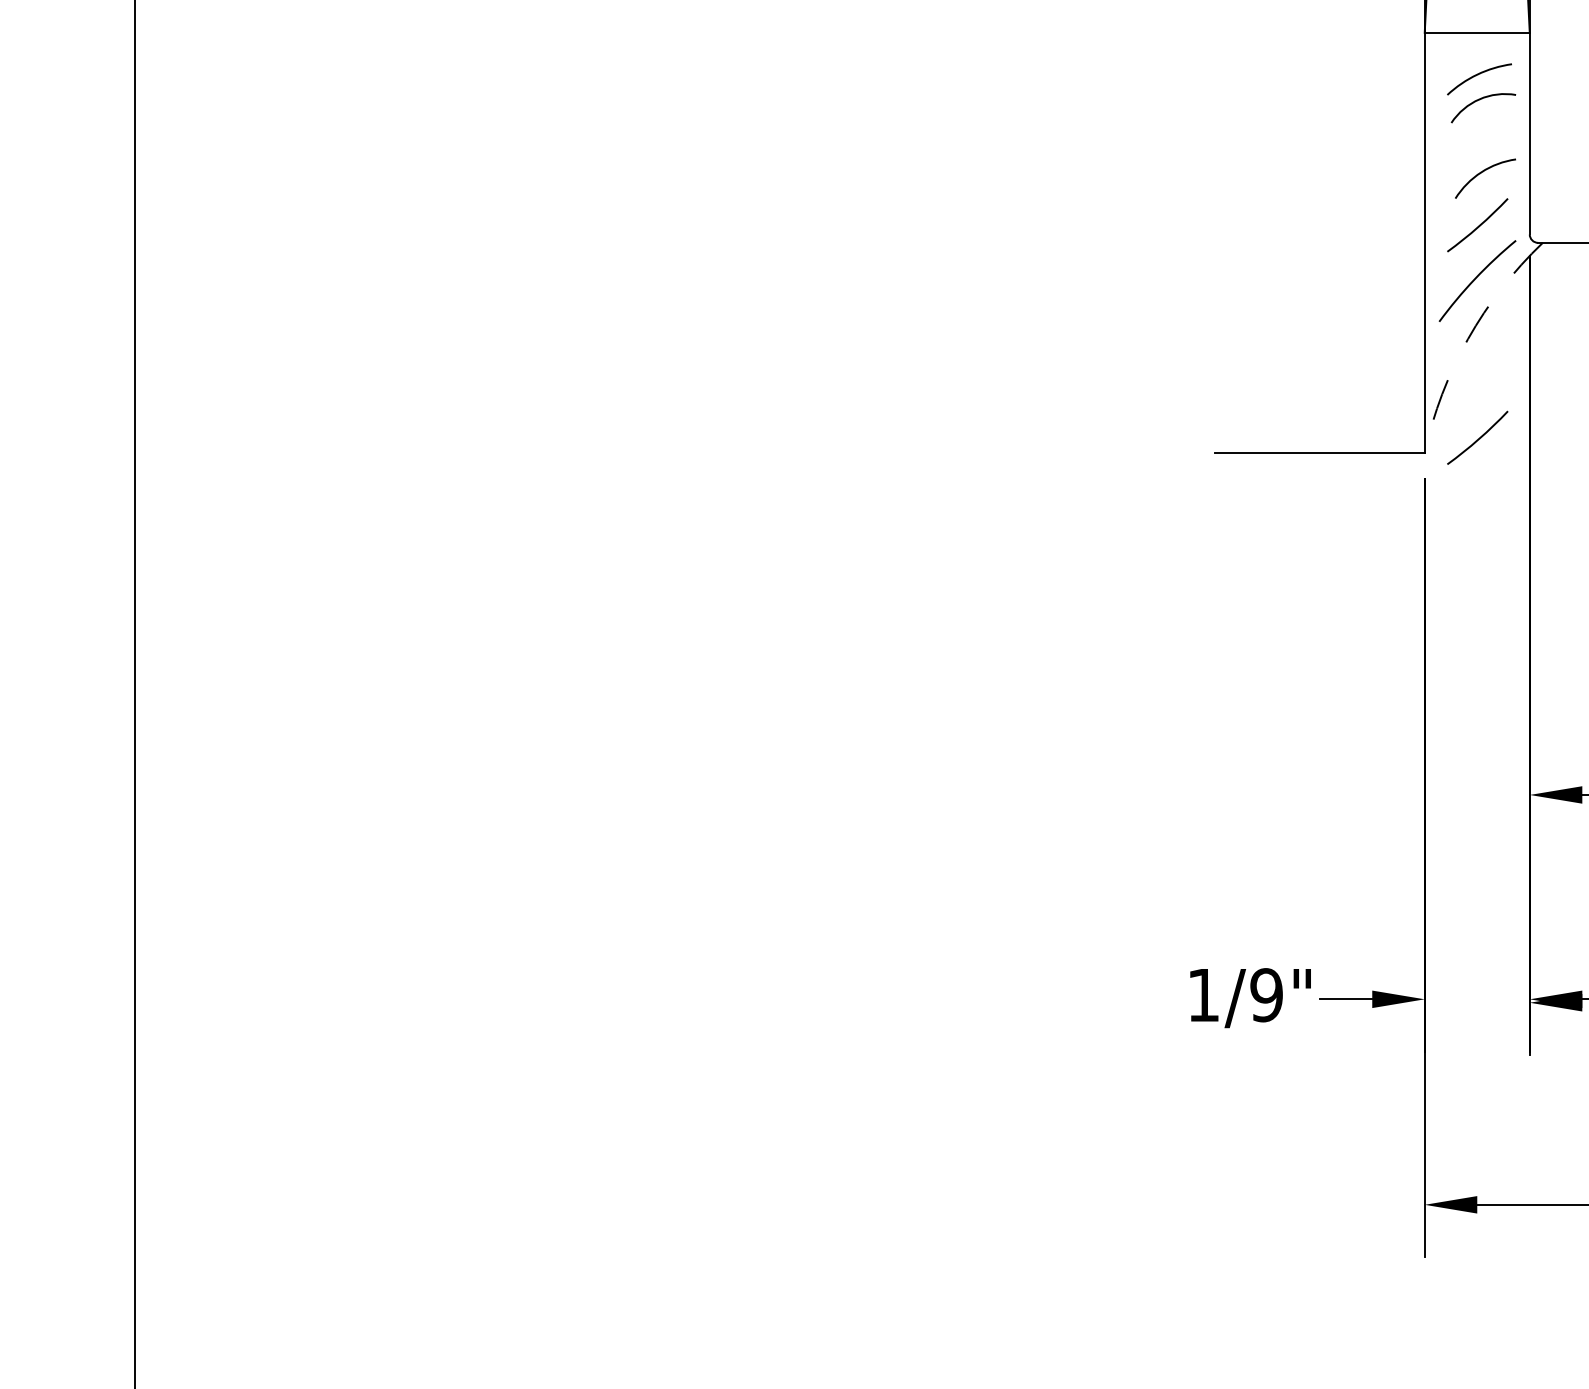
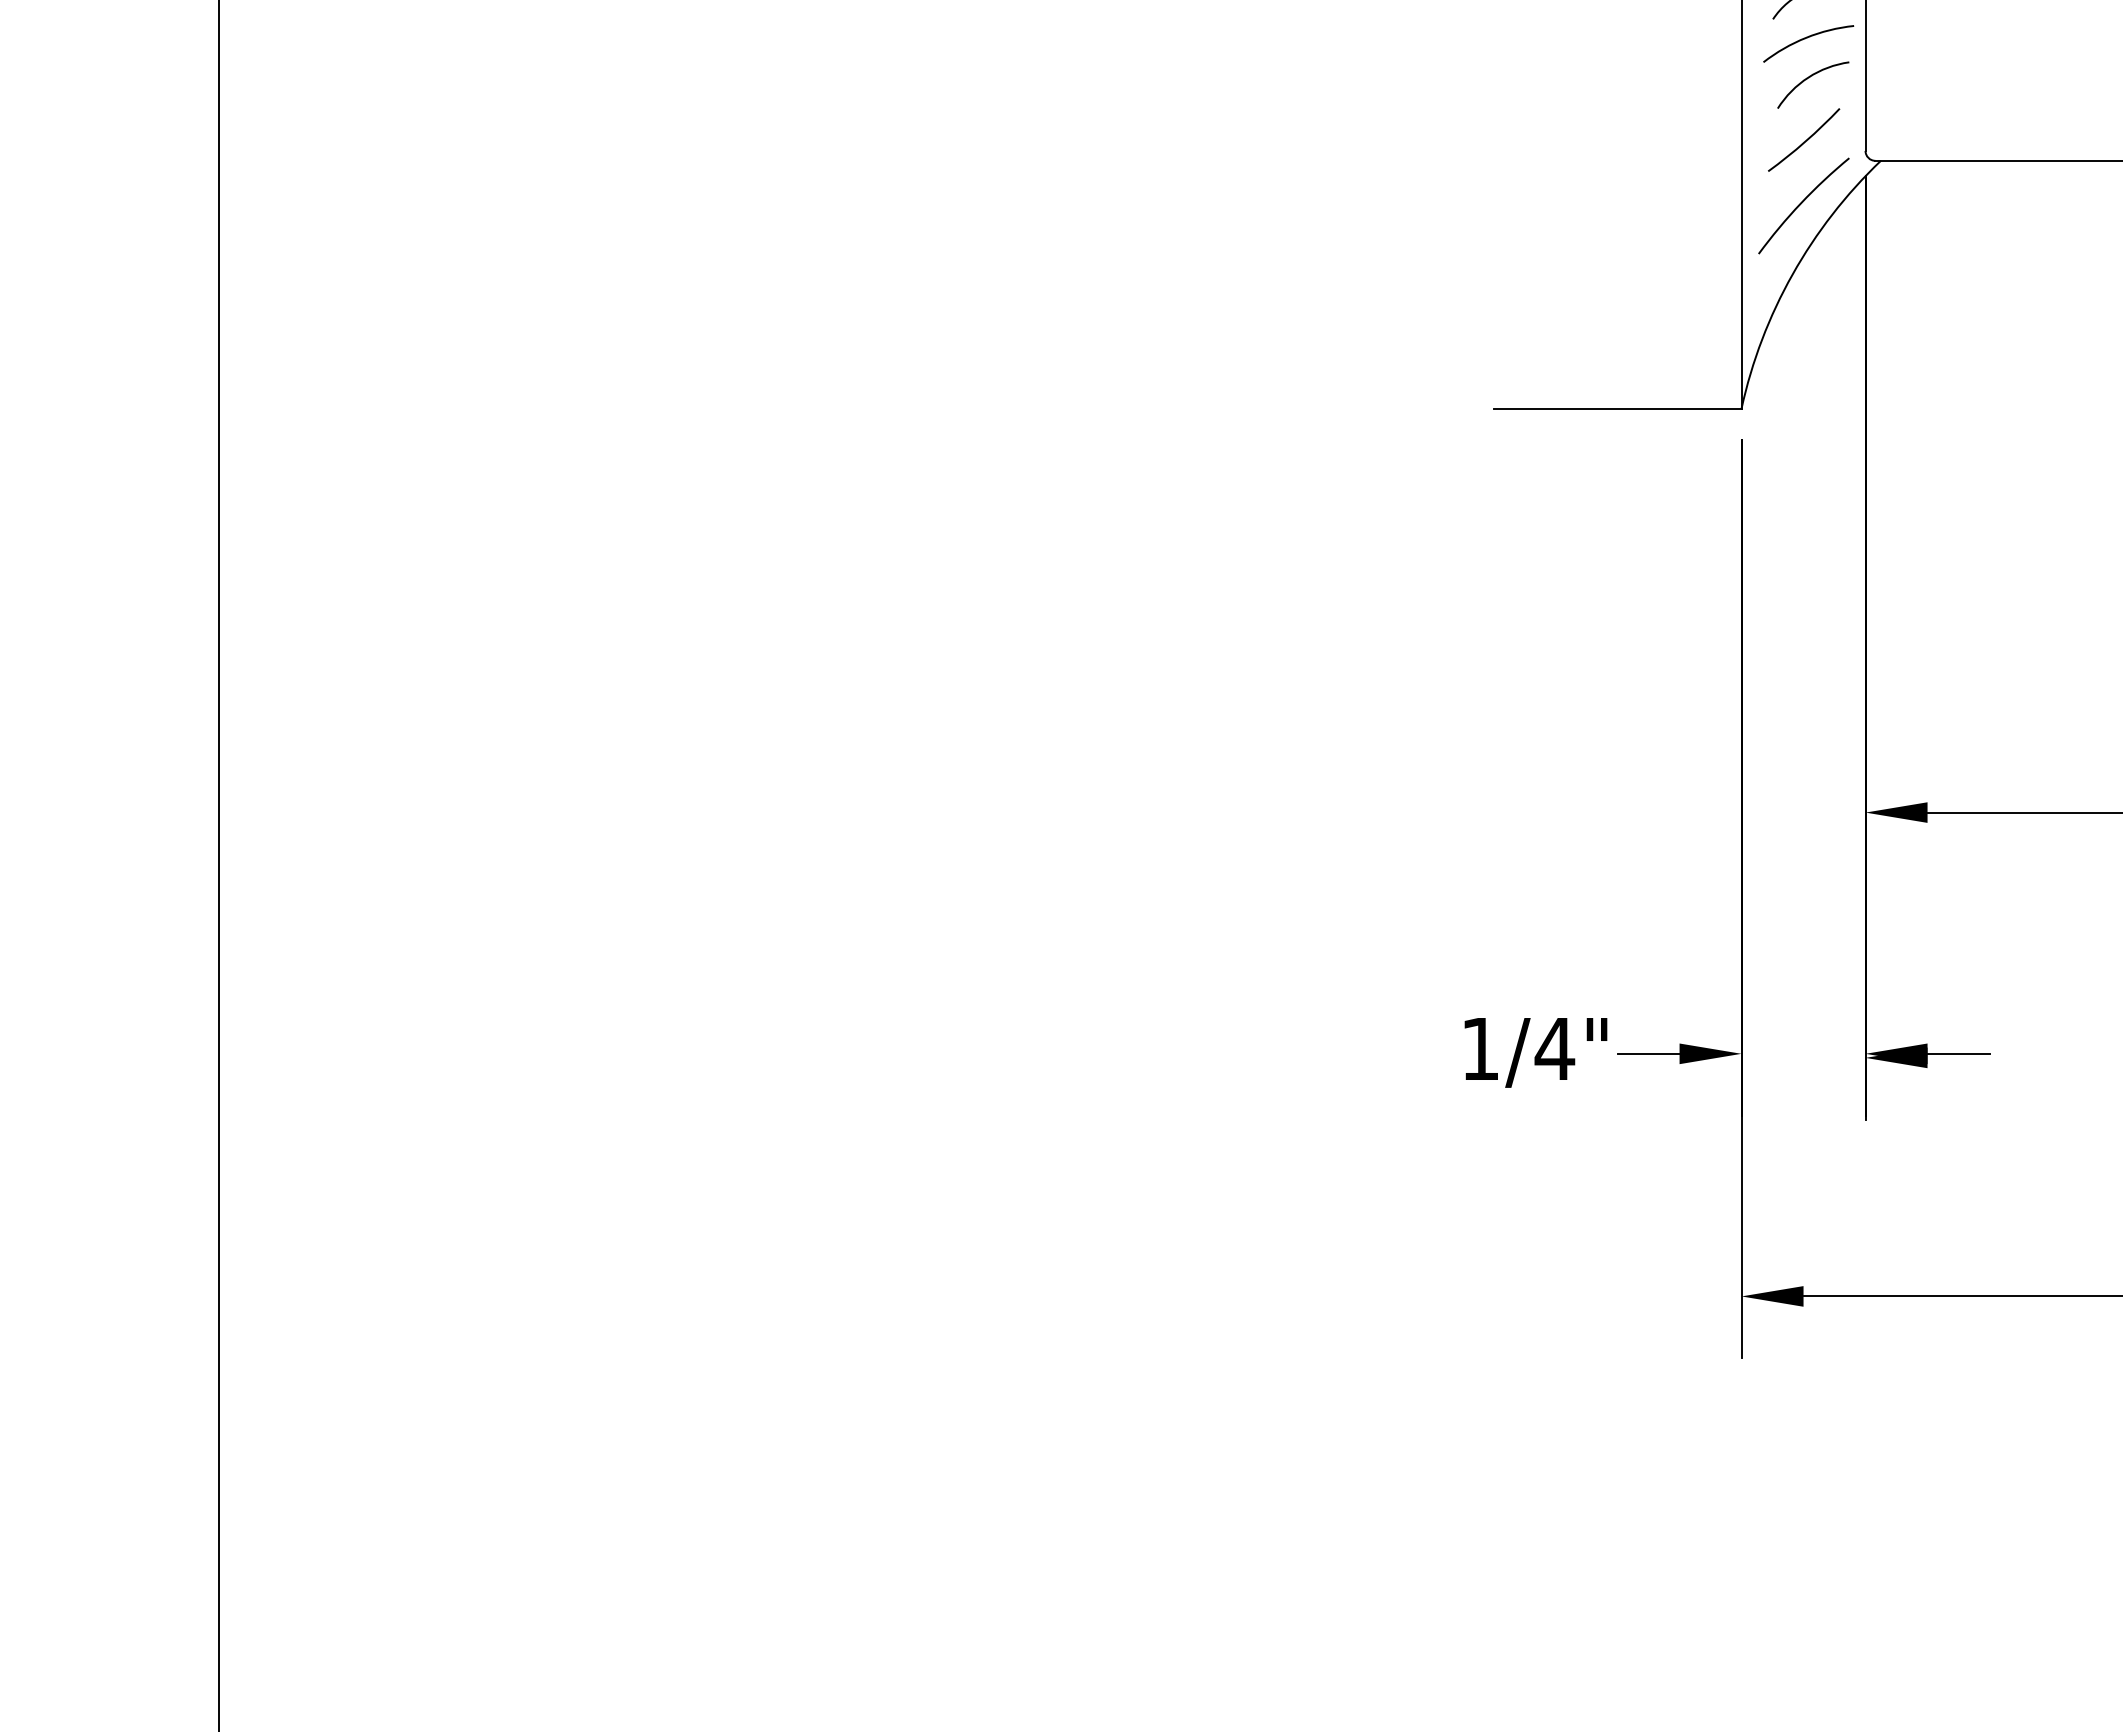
arc: (1478, 140) -> (1805, 39), added
arc: (1467, 339) -> (1792, 274), dashed -> solid
arc: (1478, 438) -> (1805, 391), removed
text: (1266, 995) -> (1554, 1049), 1/9" -> 1/4"

